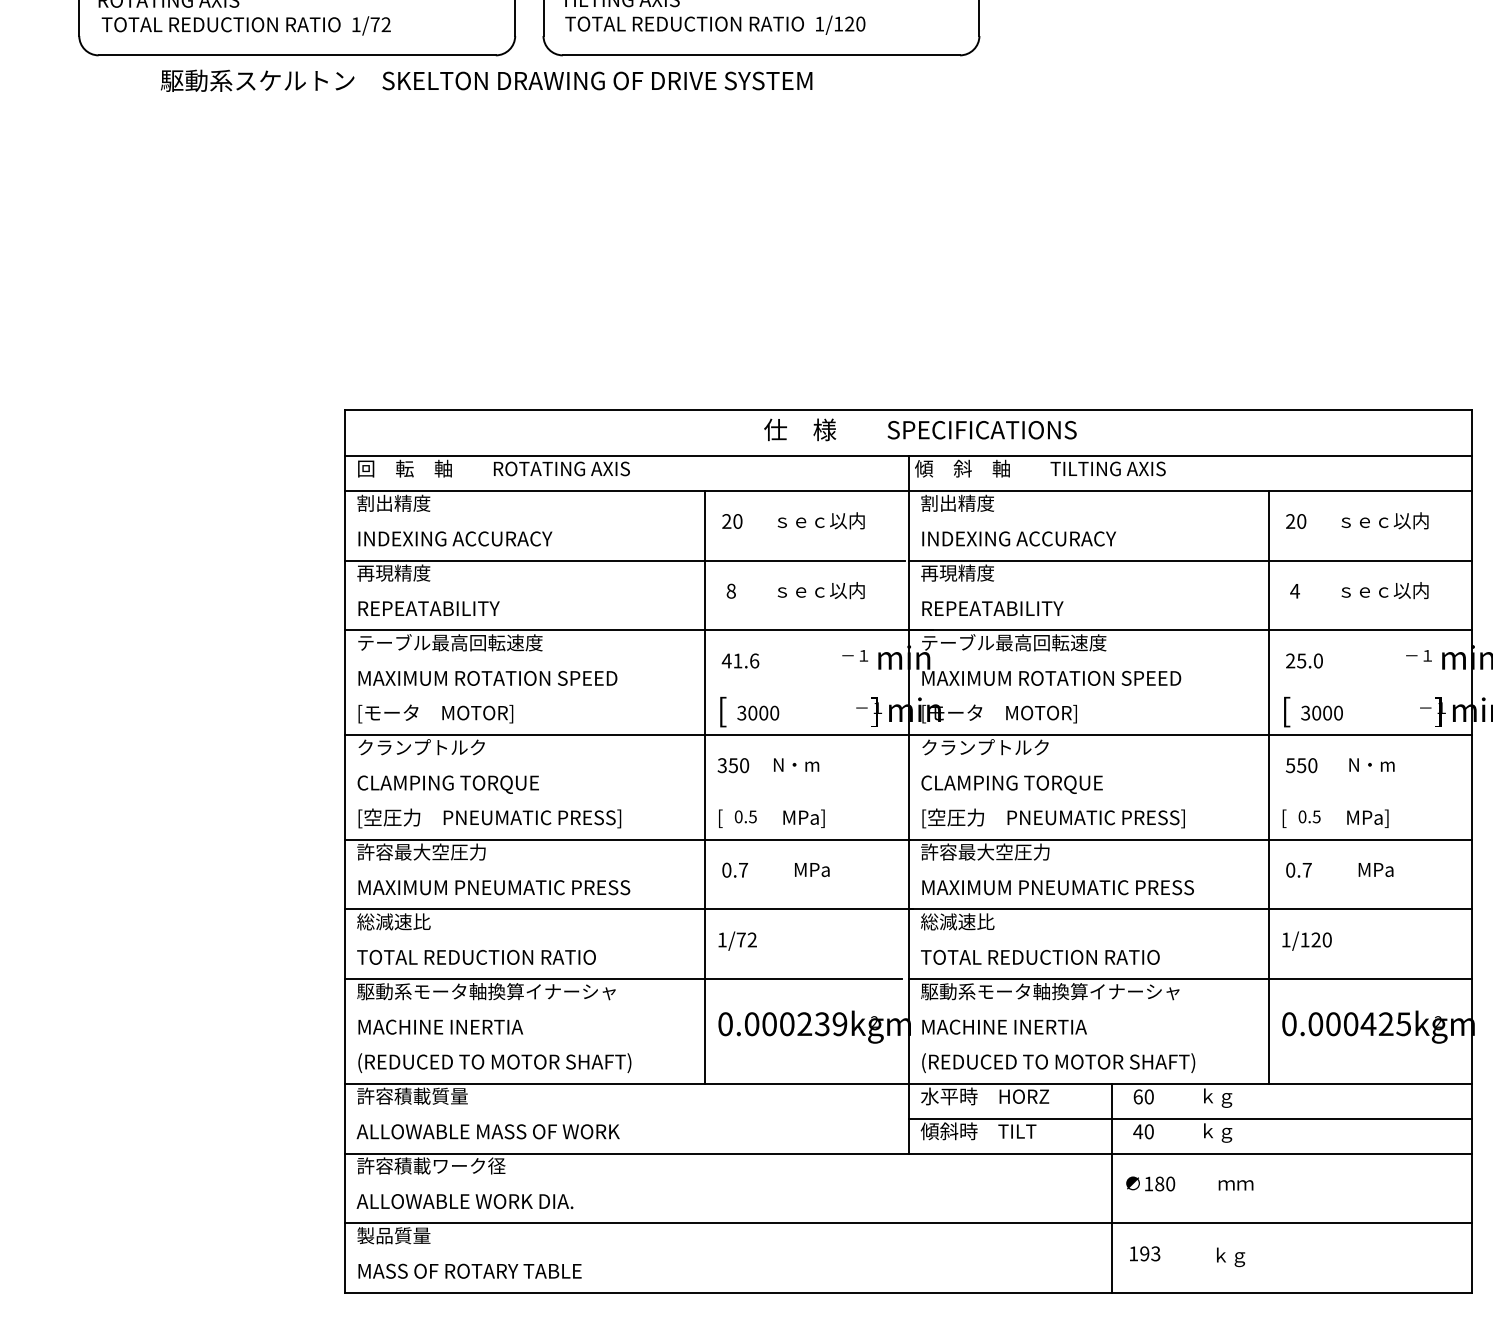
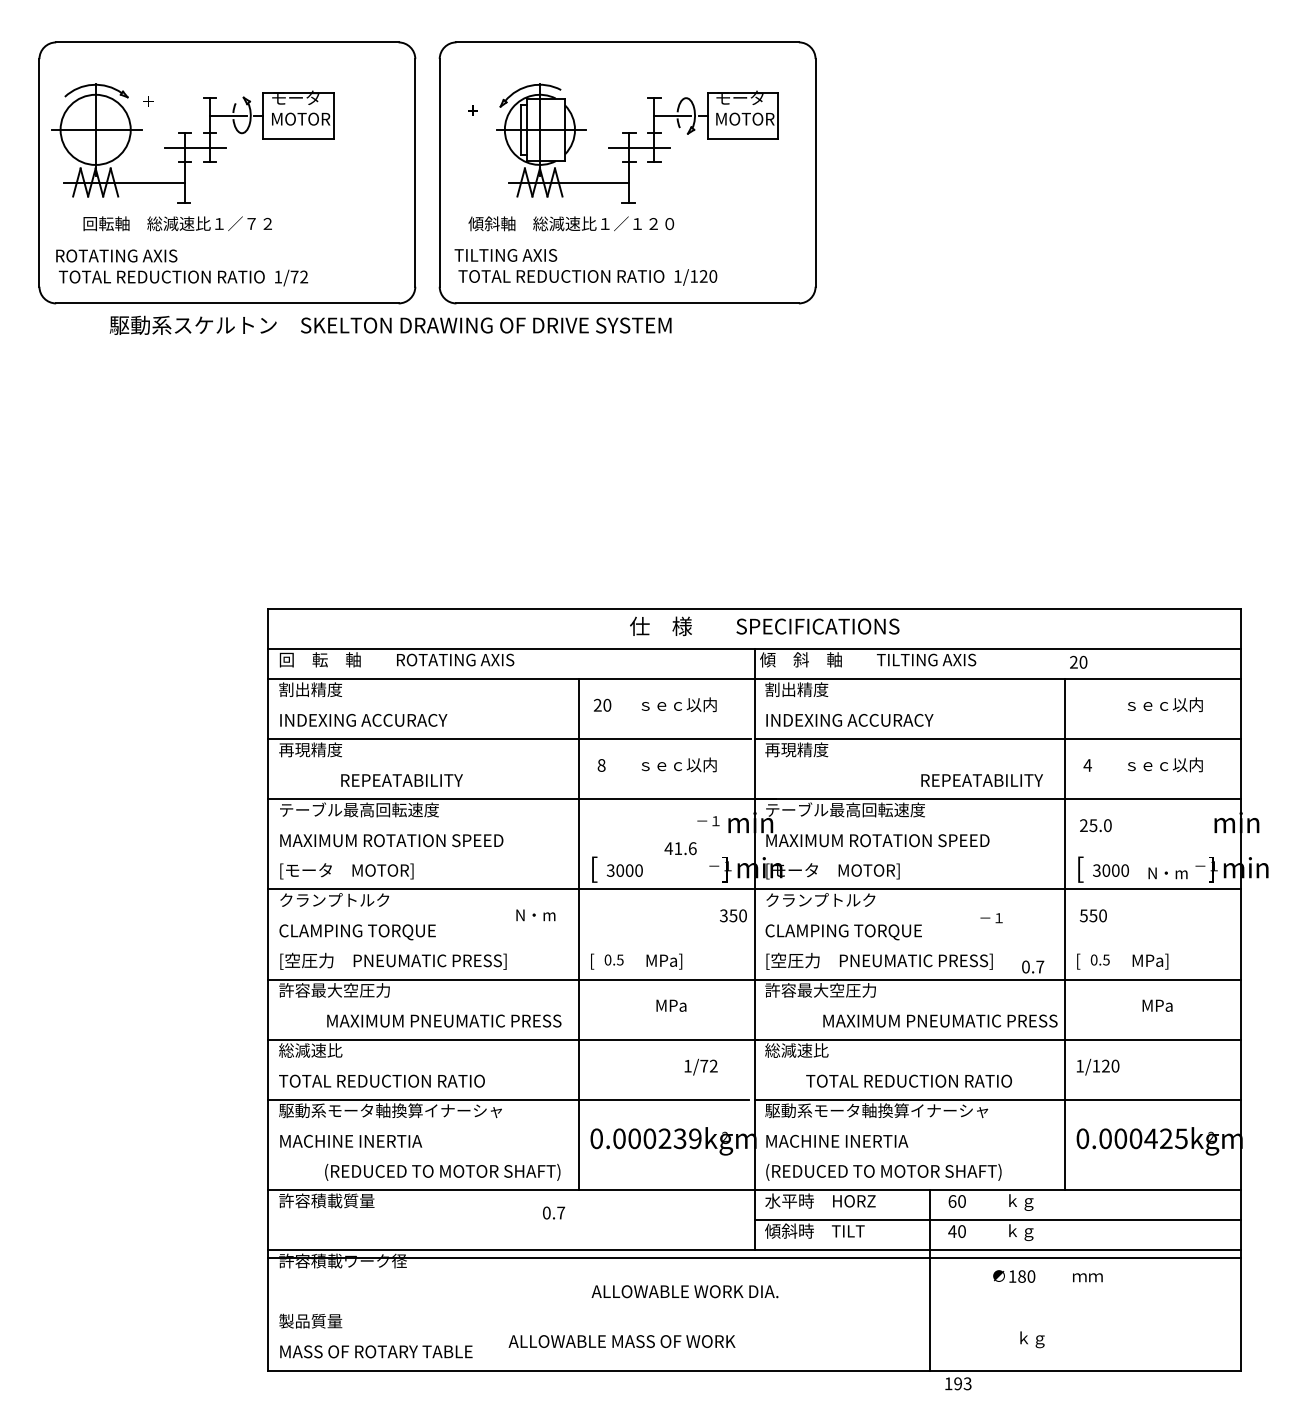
text: (1295, 520) -> (1078, 661), moved
text: (428, 608) -> (401, 780), moved
text: (992, 608) -> (981, 780), moved
text: (1418, 656) -> (991, 918), moved
text: (740, 660) -> (680, 848), moved
text: (733, 765) -> (733, 915), moved
text: (796, 765) -> (535, 915), moved
text: (1371, 765) -> (1167, 873), moved
text: (735, 869) -> (554, 1212), moved
text: (1299, 869) -> (1033, 966), moved
text: (494, 887) -> (444, 1020), moved
text: (1058, 887) -> (940, 1020), moved
text: (736, 940) -> (700, 1066), moved
text: (1039, 956) -> (908, 1080), moved
text: (494, 1062) -> (442, 1171), moved
text: (487, 1131) -> (621, 1341), moved
text: (1189, 1183) -> (1047, 1276), moved
text: (464, 1201) -> (684, 1291), moved
line: (908, 1223) -> (754, 1258), moved
text: (1145, 1253) -> (958, 1383), moved

